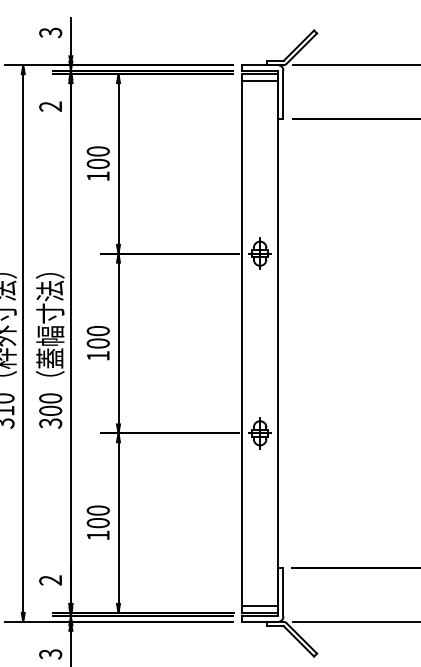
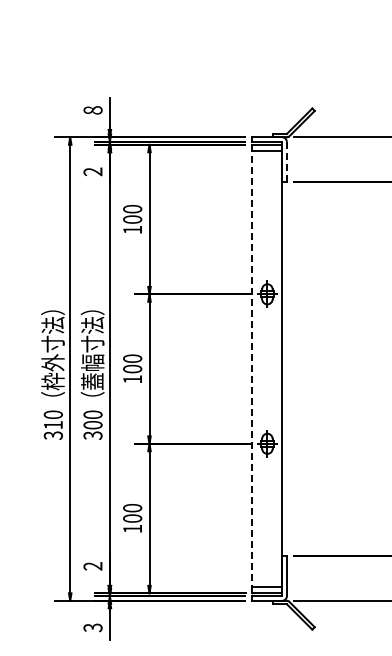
text: (50, 32) -> (92, 110), 3 -> 8
line: (283, 94) -> (286, 161), solid -> dashed
line: (242, 344) -> (252, 369), solid -> dashed

